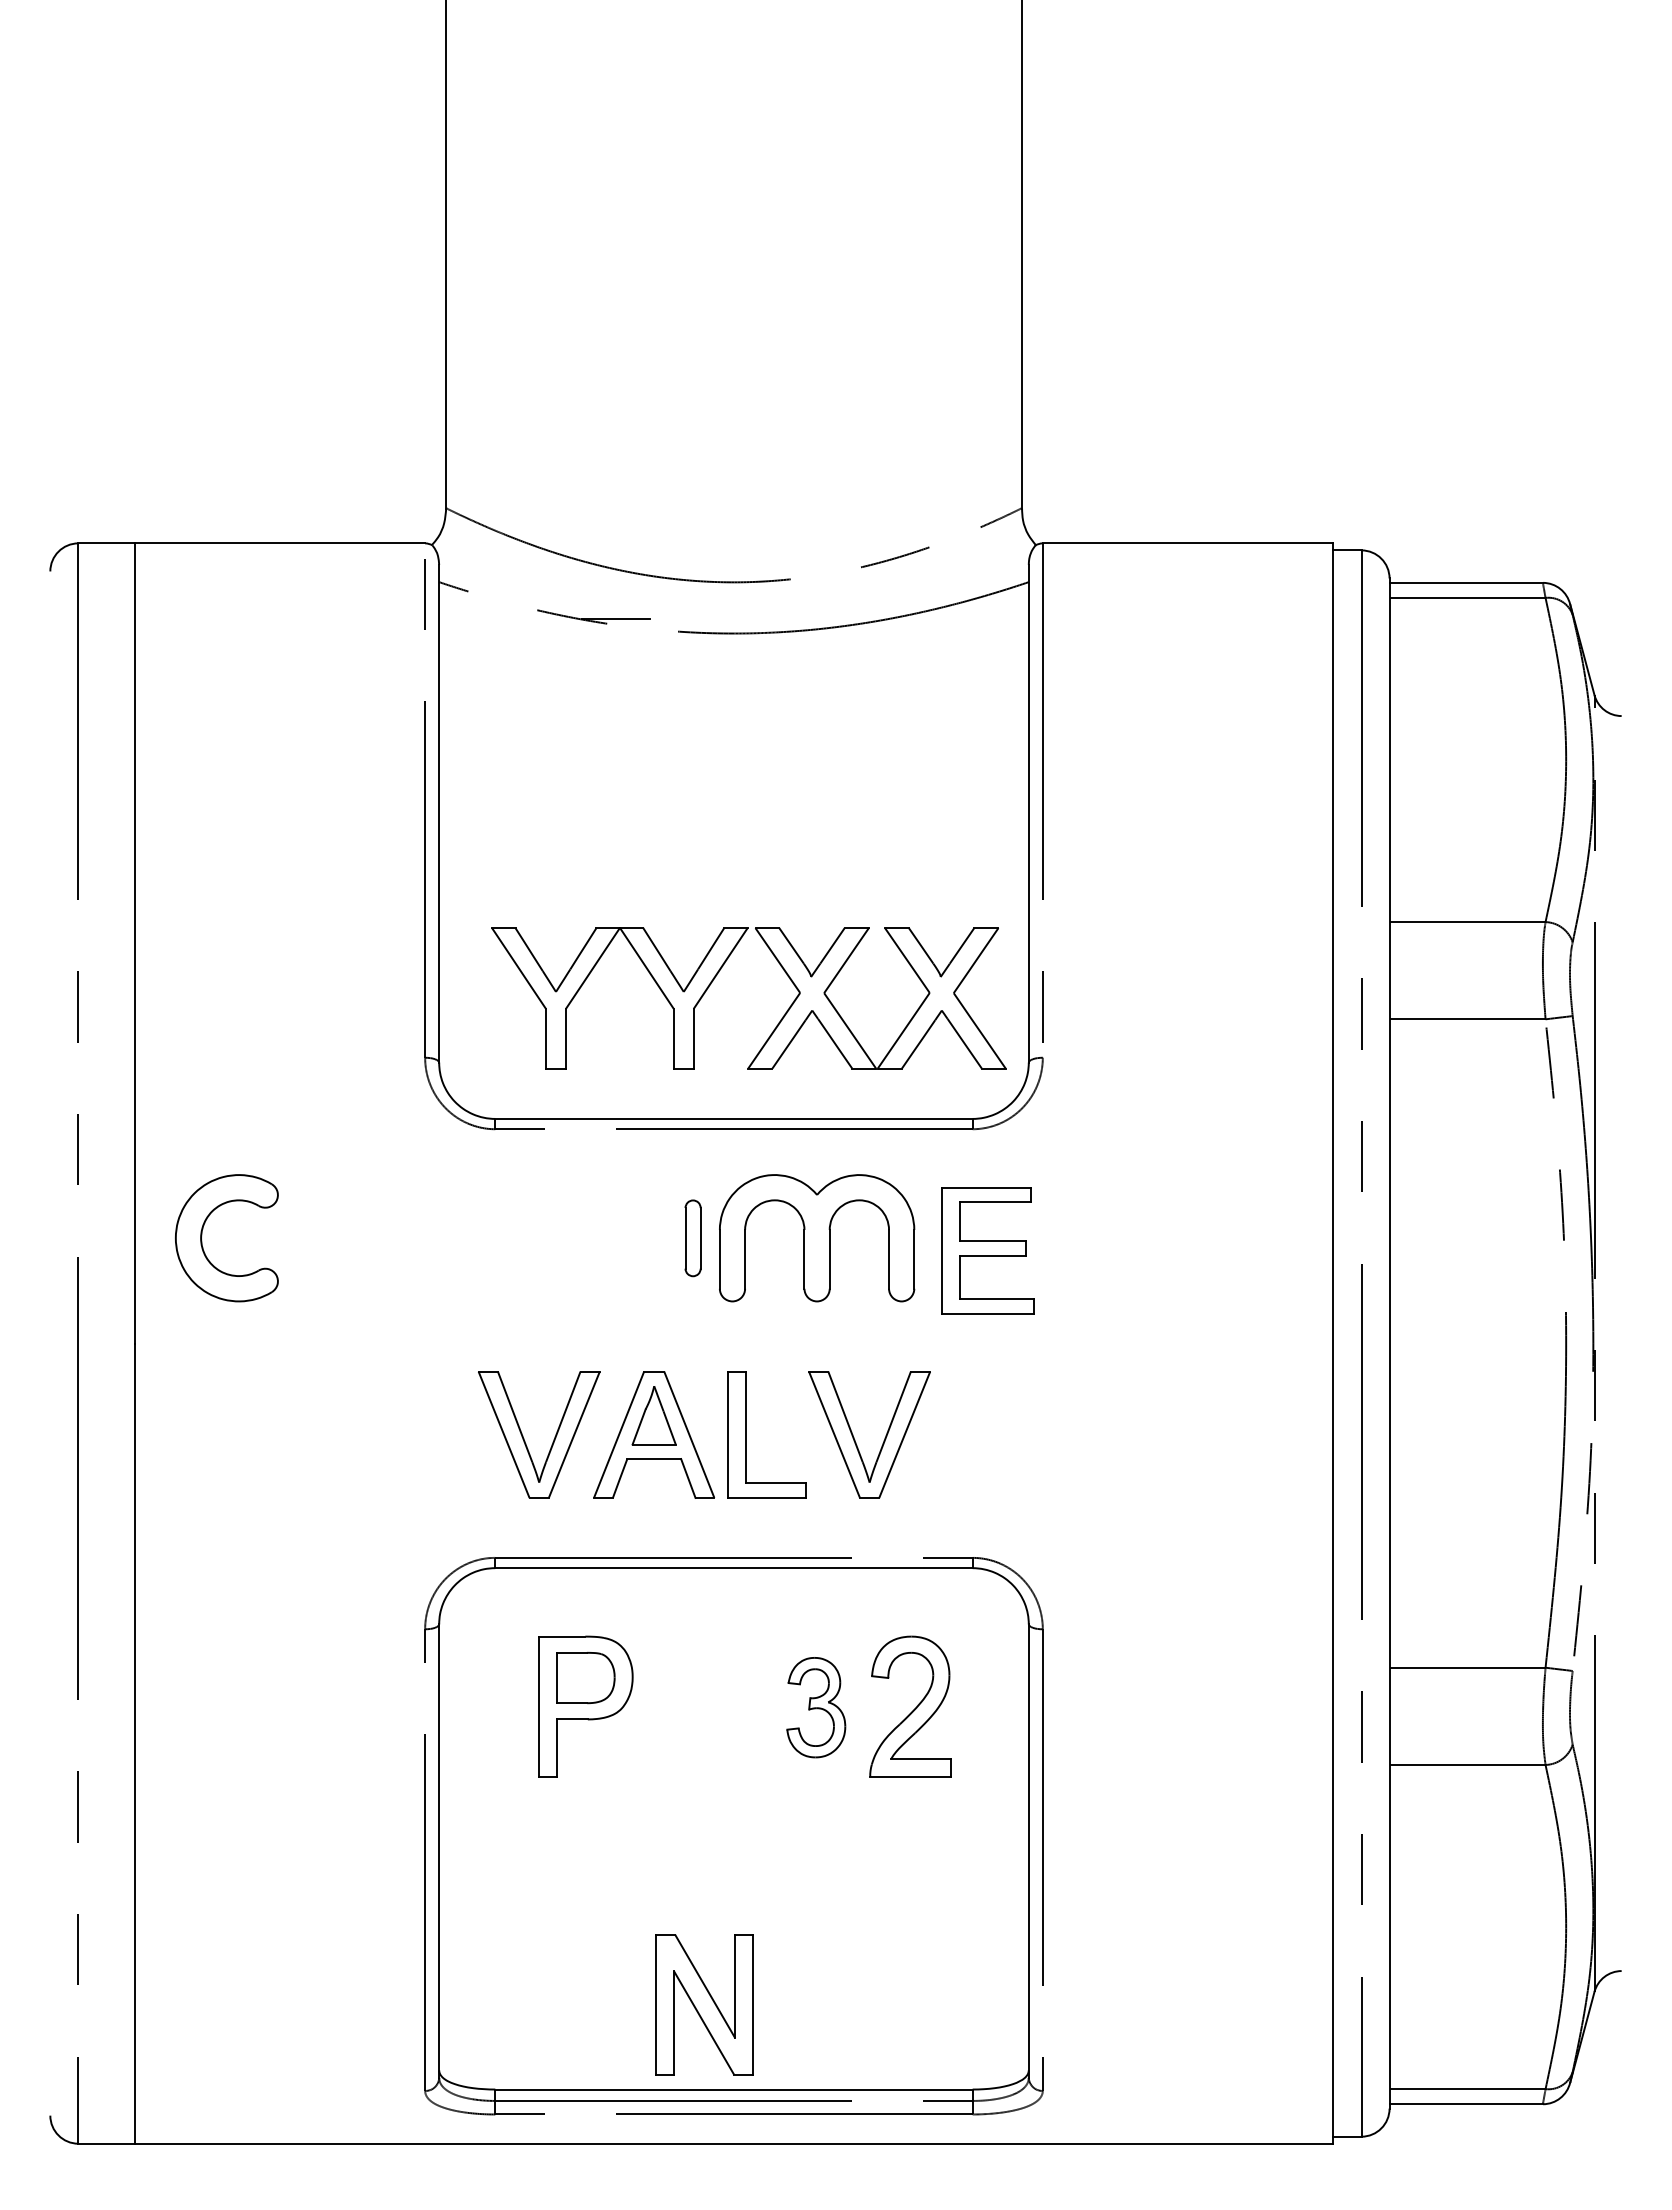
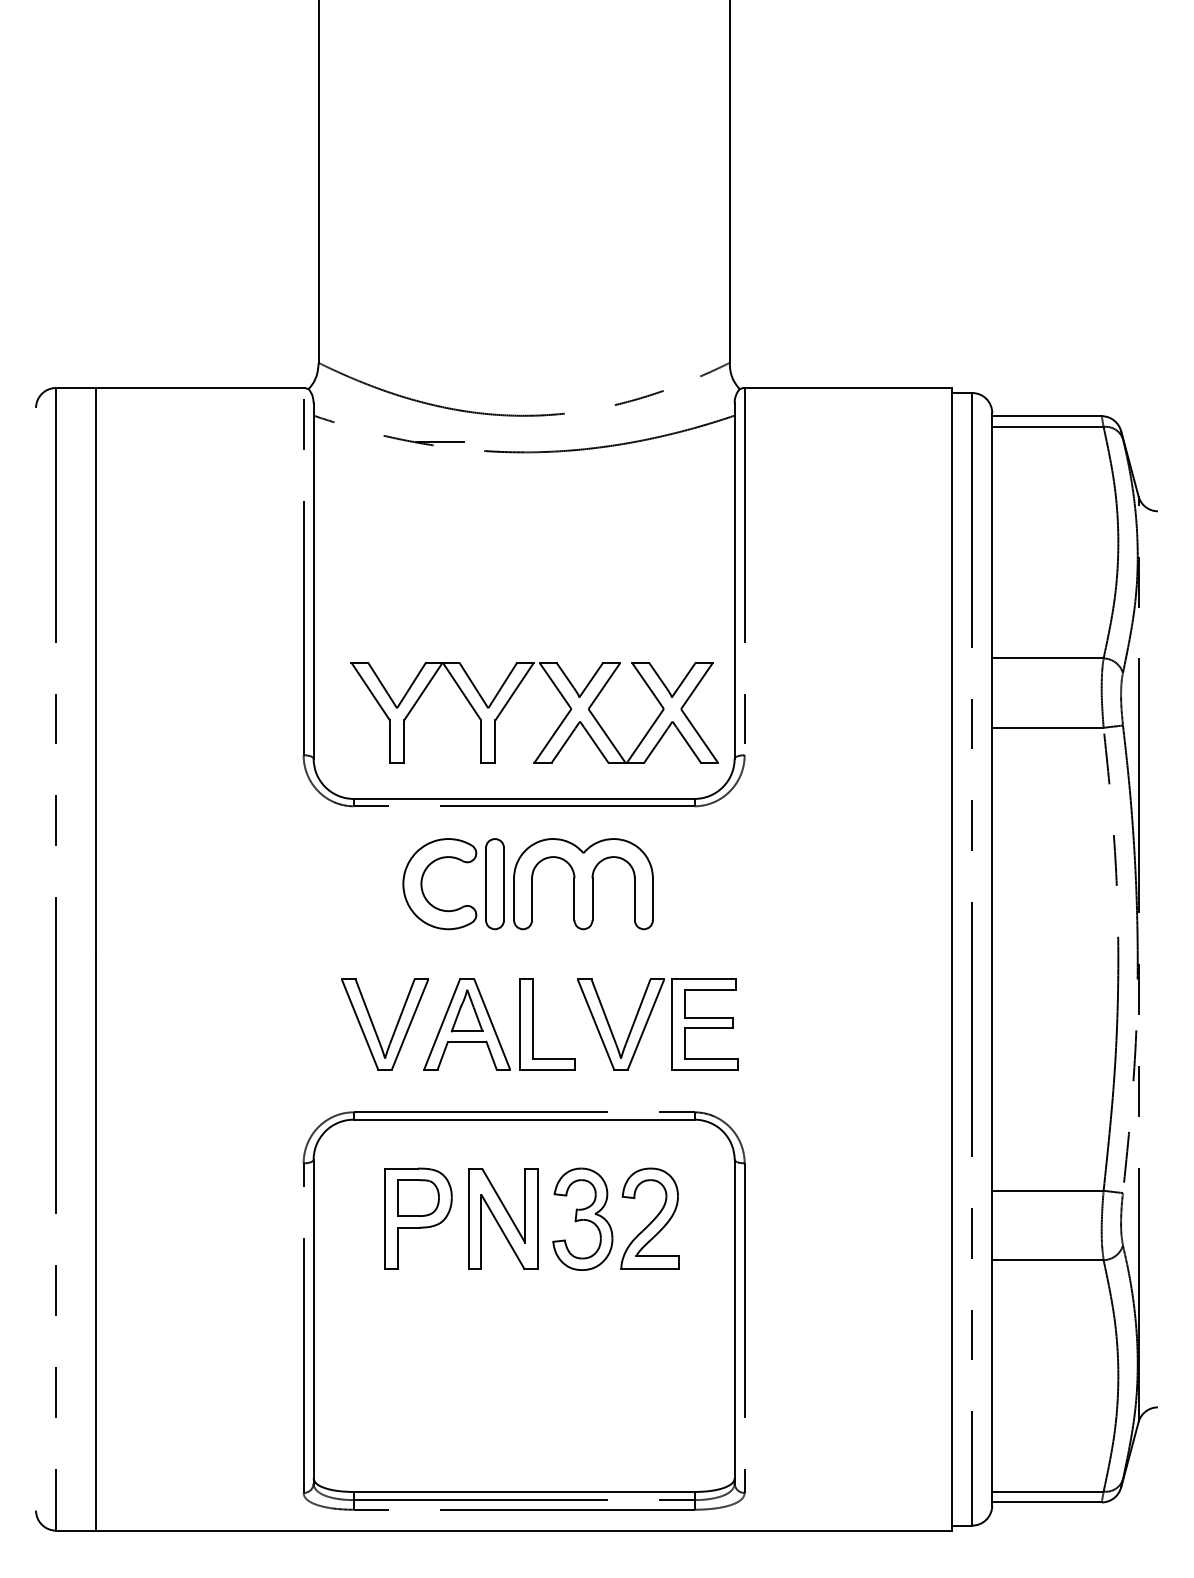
part: (692, 1238) -> (494, 884), size x1.67
part: (202, 1240) -> (422, 885), moved
part: (987, 1250) -> (705, 1024), moved
part: (816, 1707) -> (583, 1219), size x1.43
part: (704, 2004) -> (503, 1218), moved

